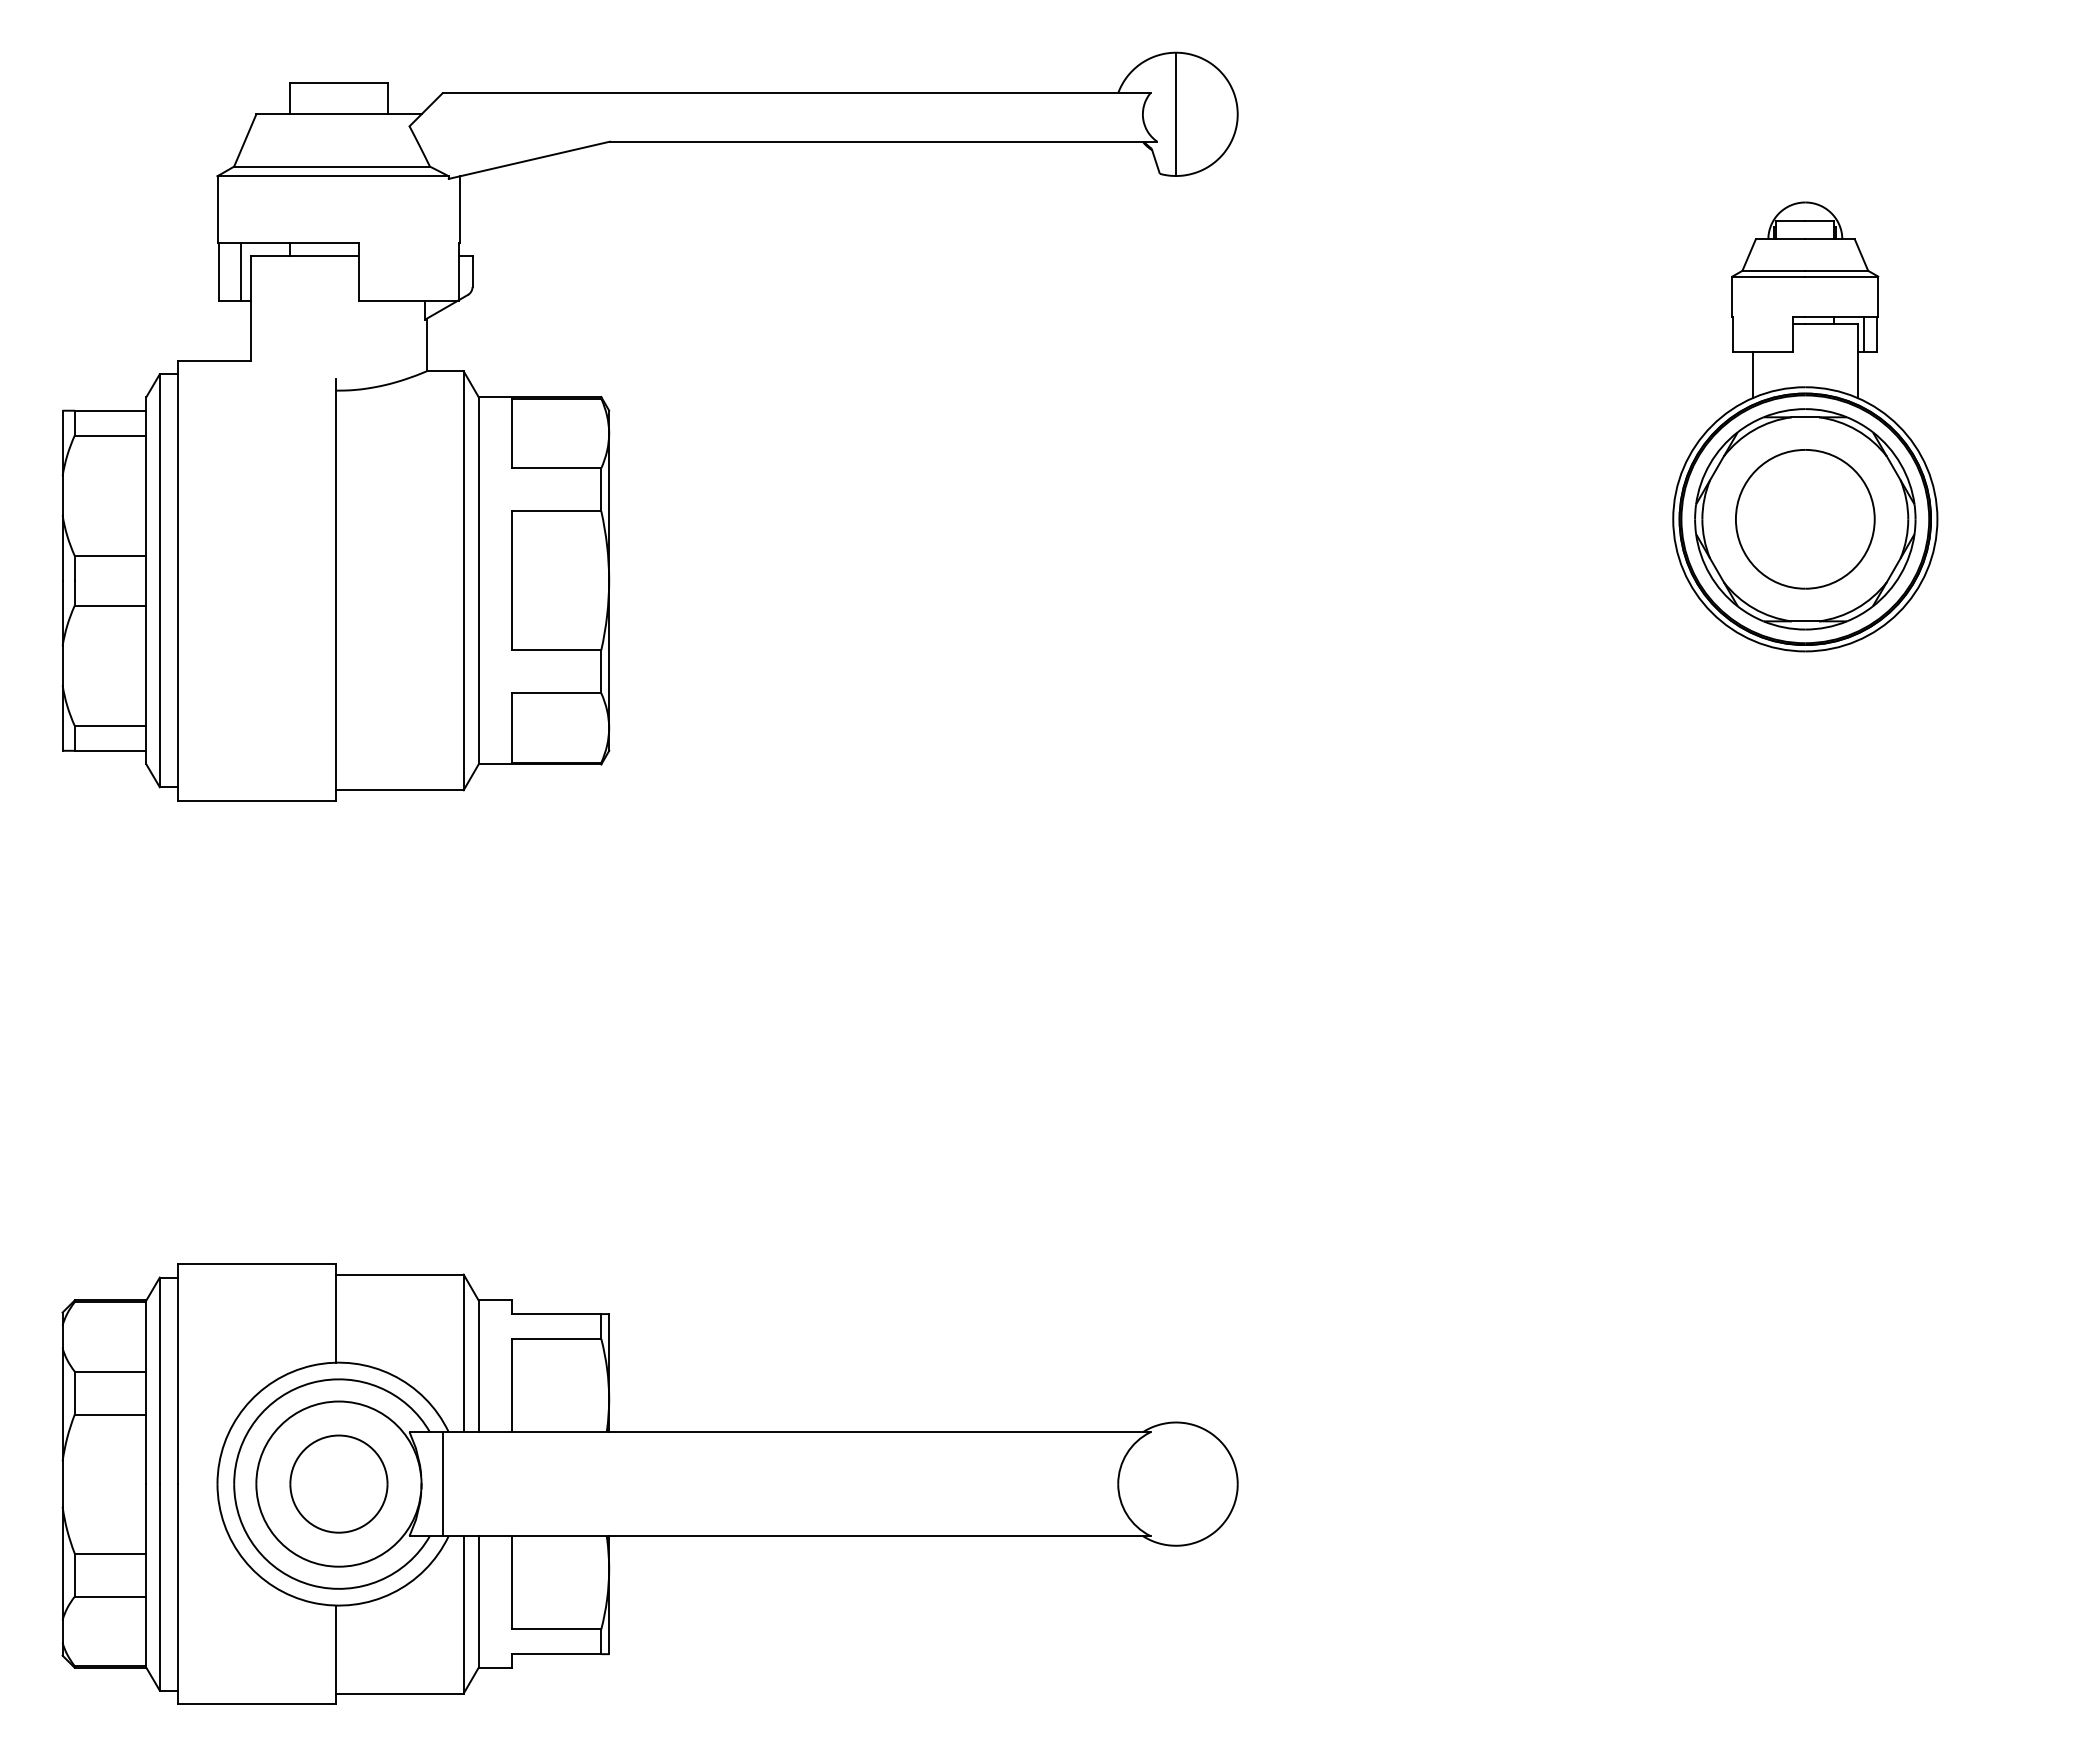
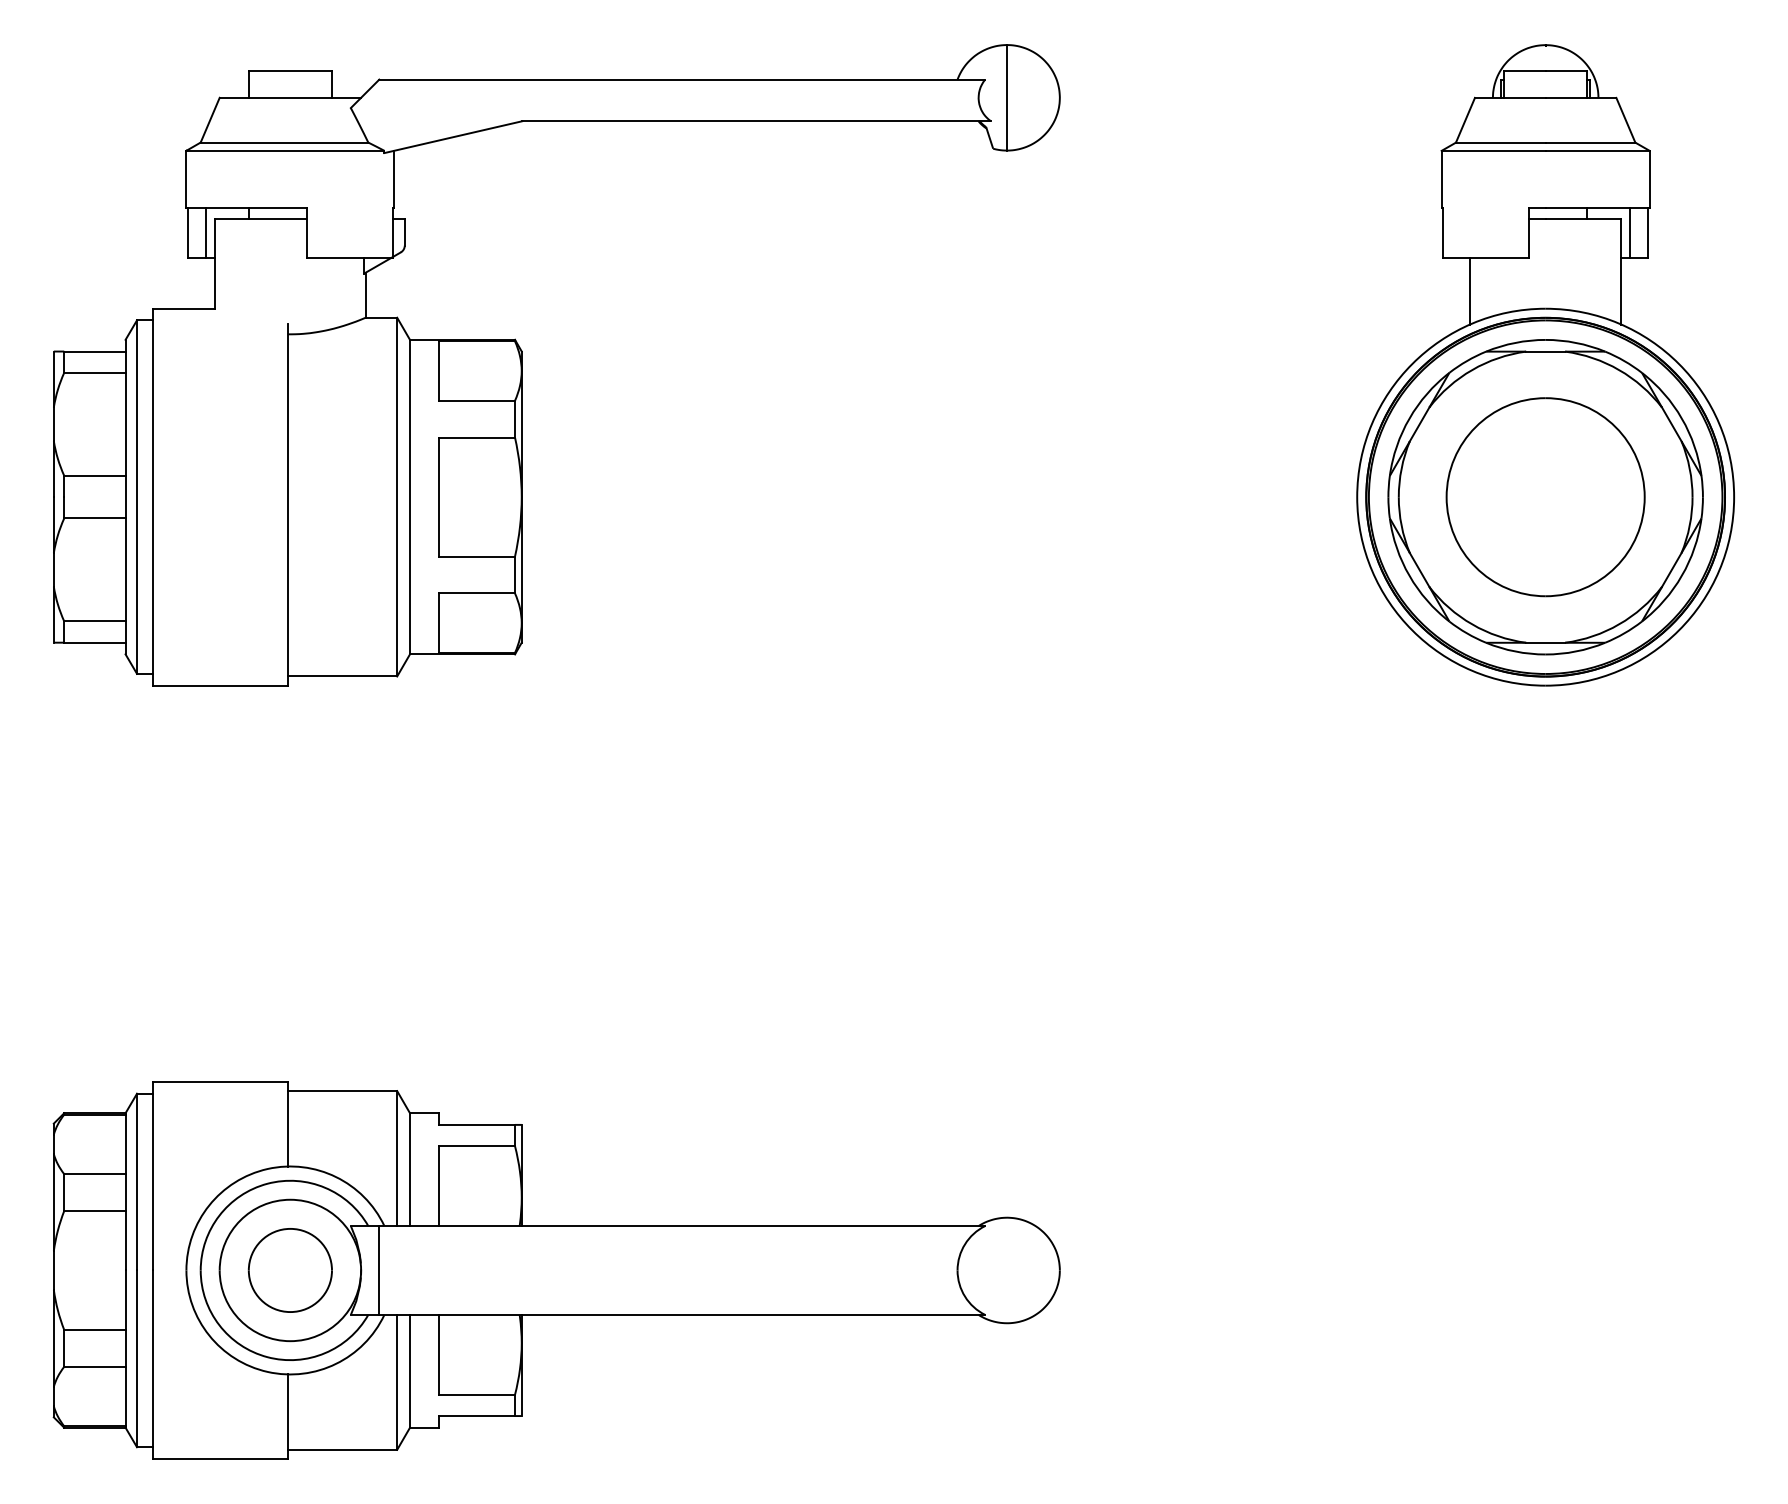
part: (1805, 426) -> (1545, 365), size x1.67

